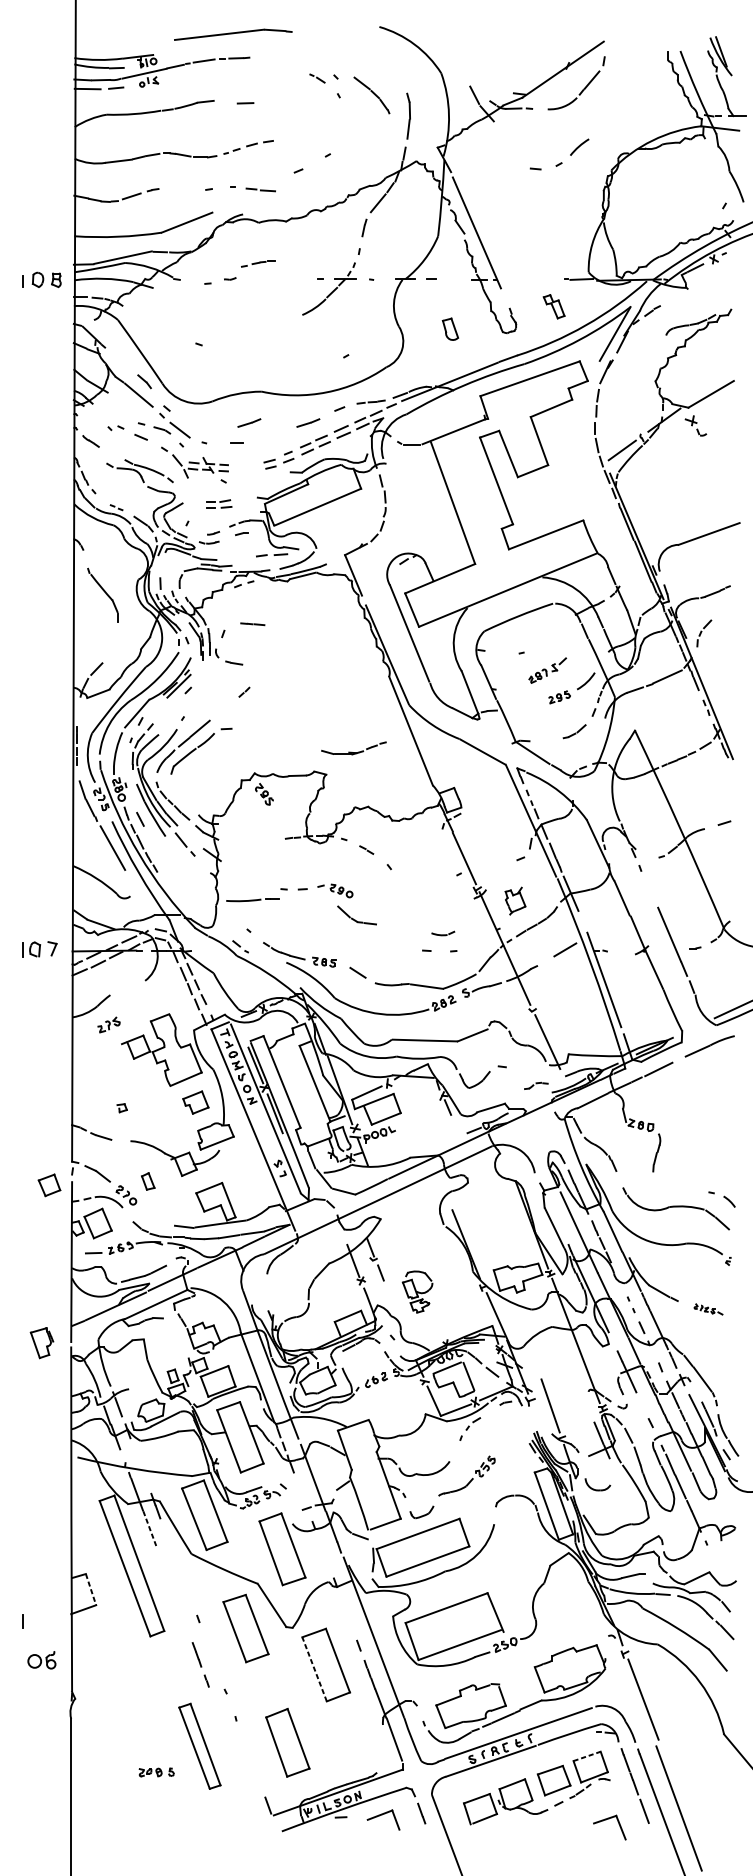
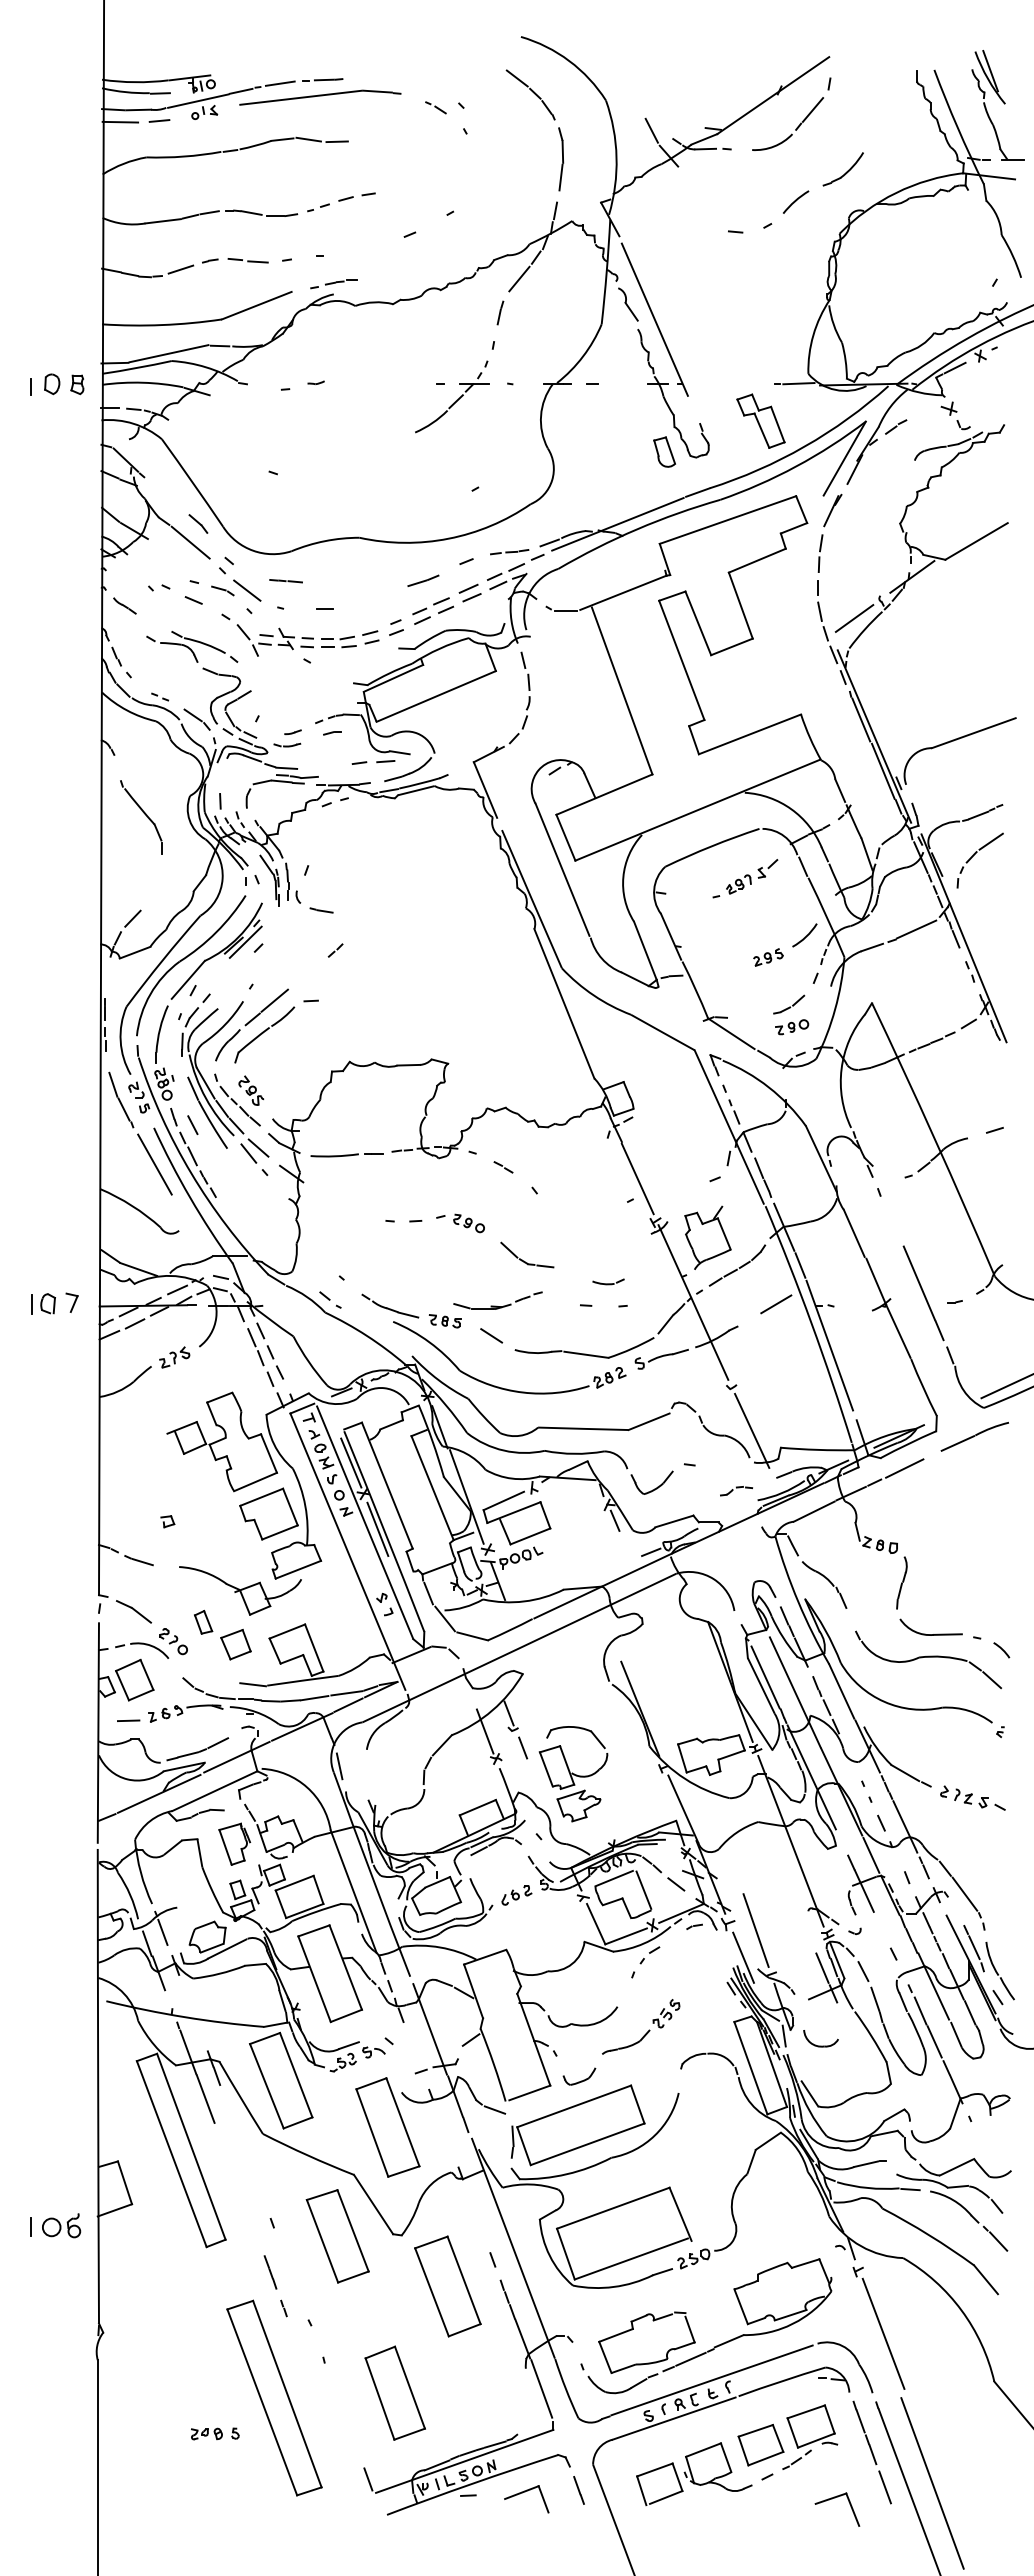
part: (233, 34) -> (320, 97), moved
part: (371, 95) -> (530, 94), moved
line: (224, 101) -> (308, 139), added
part: (613, 123) -> (842, 169), added
part: (260, 189) -> (247, 260), moved
part: (258, 264) -> (333, 284), moved
part: (553, 306) -> (760, 420), size x1.67
part: (450, 328) -> (664, 451), moved
line: (249, 422) -> (342, 580), removed
part: (695, 425) -> (955, 415), moved
part: (218, 503) -> (338, 641), moved
line: (721, 612) -> (990, 841), added
line: (252, 624) -> (285, 581), moved
part: (547, 670) -> (752, 876), moved
part: (353, 748) -> (497, 1300), moved
part: (577, 748) -> (792, 1027), added
part: (264, 794) -> (251, 1090), moved
line: (188, 835) -> (258, 1147), added
part: (252, 900) -> (346, 1155), moved
part: (515, 901) -> (707, 1237), size x1.67
part: (355, 919) -> (524, 1260), moved
line: (582, 921) -> (800, 1265), added
part: (108, 1025) -> (174, 1357), moved
part: (195, 1102) -> (268, 1513), size x1.67
part: (49, 1185) -> (235, 1644), moved
part: (677, 1190) -> (930, 1634), added
line: (557, 1221) -> (765, 1677), added
line: (247, 1286) -> (339, 1766), added
part: (417, 1292) -> (573, 1774), size x1.67
part: (708, 1309) -> (972, 1797), size x1.67
part: (41, 1342) -> (234, 1843), moved
line: (541, 1425) -> (743, 1957), added
line: (149, 1528) -> (205, 2099), dashed -> solid
line: (90, 1589) -> (124, 2182), dashed -> solid
part: (41, 1660) -> (61, 2225), moved
line: (314, 1668) -> (431, 2291), dashed -> solid
part: (199, 1745) -> (274, 2397), size x1.67
line: (587, 1756) -> (806, 2411), dashed -> solid

